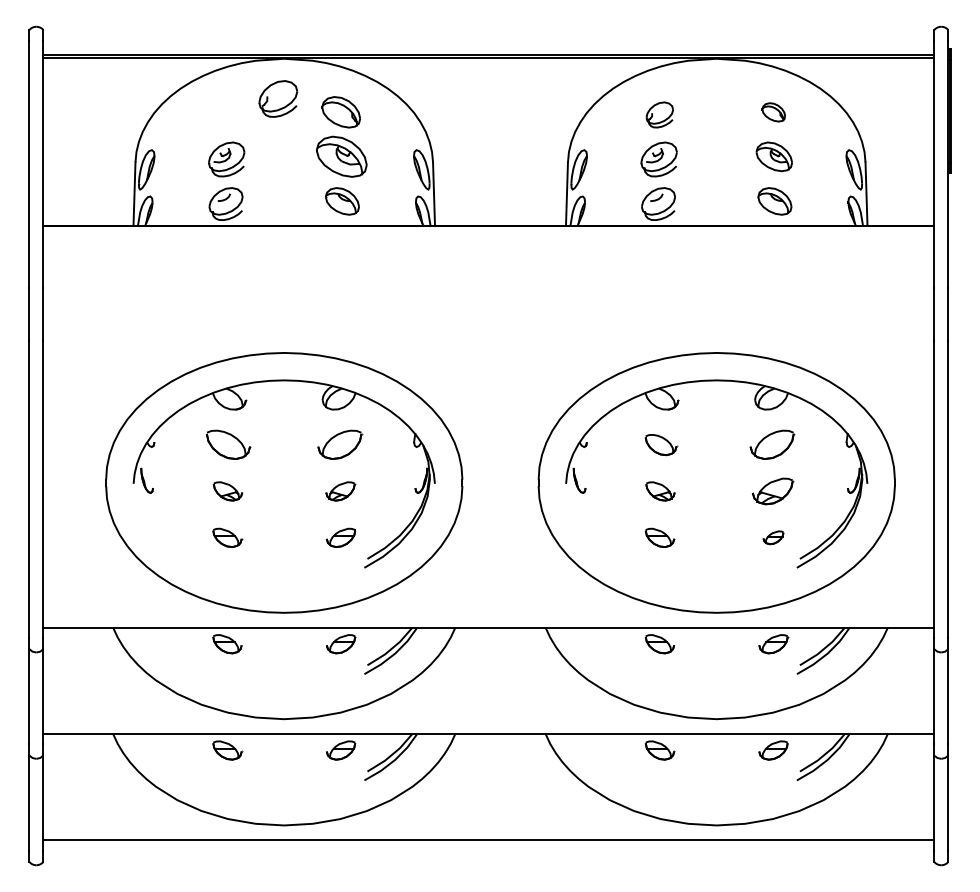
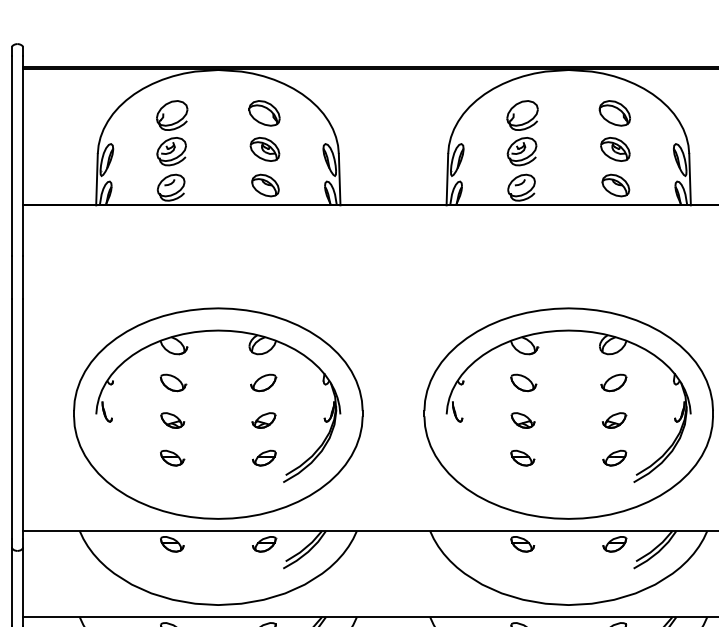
part: (278, 98) -> (172, 115), moved
part: (773, 112) -> (614, 113), size x1.67
part: (659, 114) -> (522, 115), size x1.43
part: (341, 156) -> (264, 149), size x0.71
part: (228, 445) -> (173, 383), size x0.71
part: (339, 445) -> (263, 383), size x0.71
part: (772, 445) -> (613, 383), size x0.71
part: (773, 491) -> (614, 420), size x0.71
part: (773, 537) -> (614, 457), size x1.43

